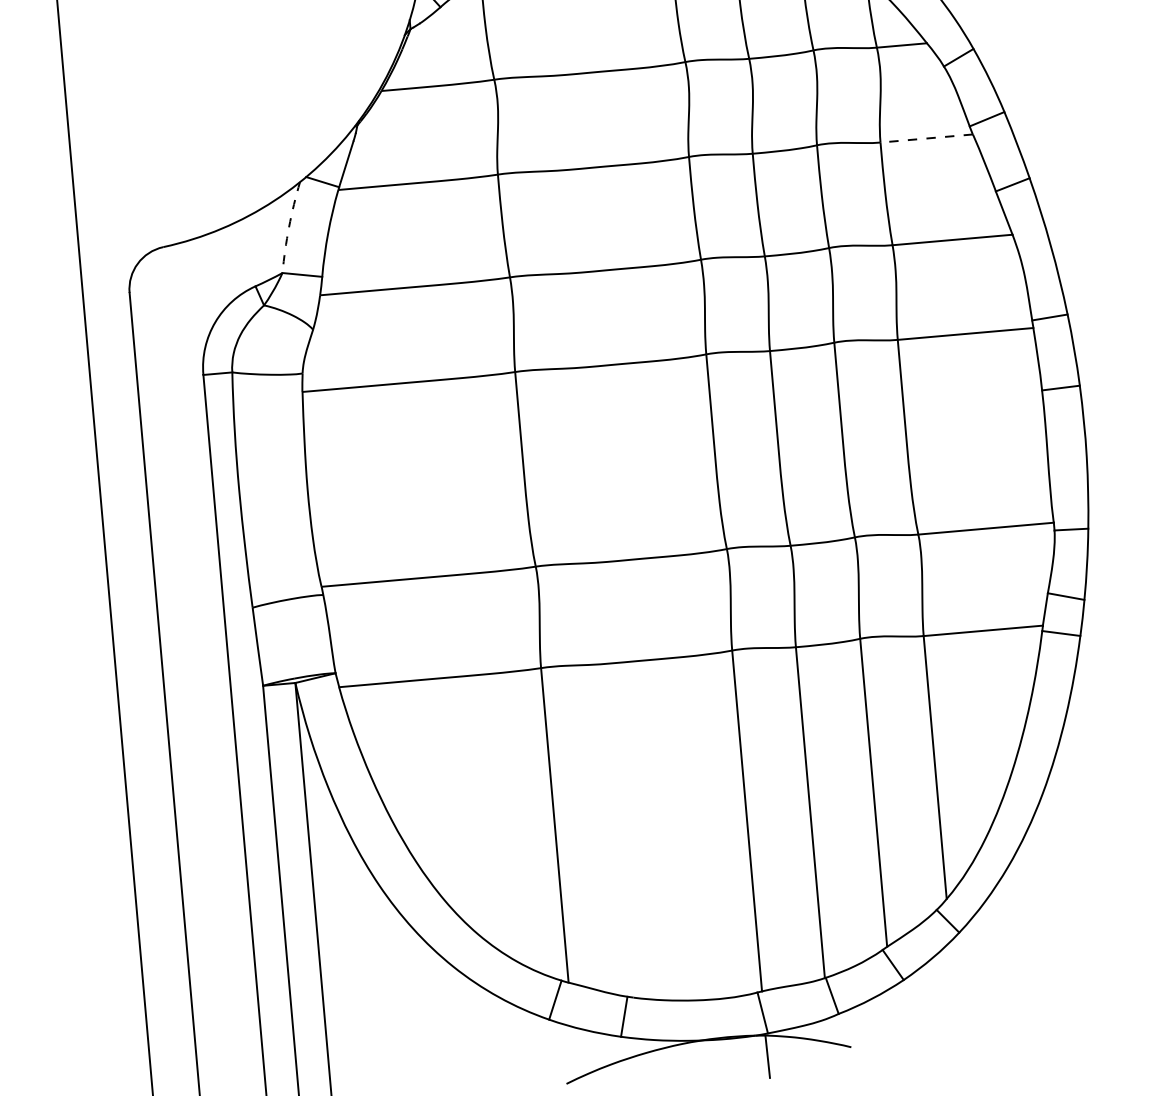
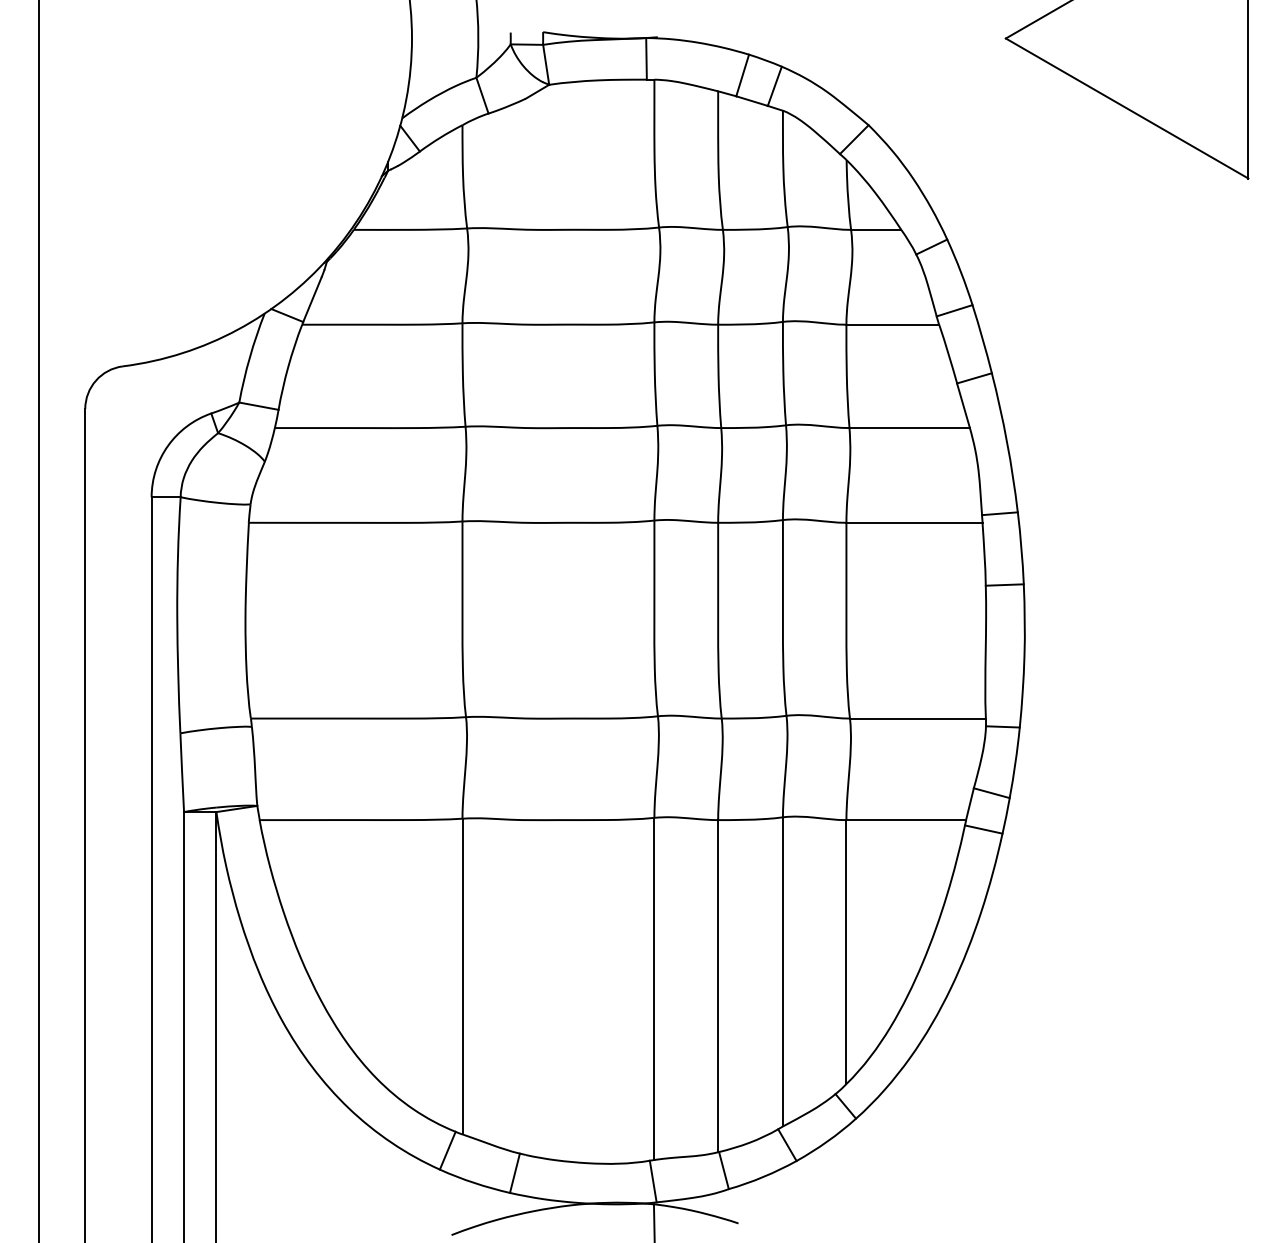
line: (926, 138) -> (892, 324), dashed -> solid
arc: (288, 227) -> (249, 357), dashed -> solid

